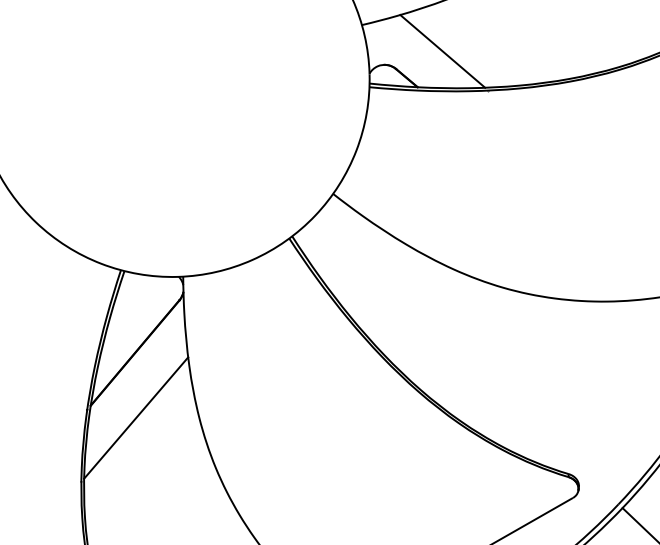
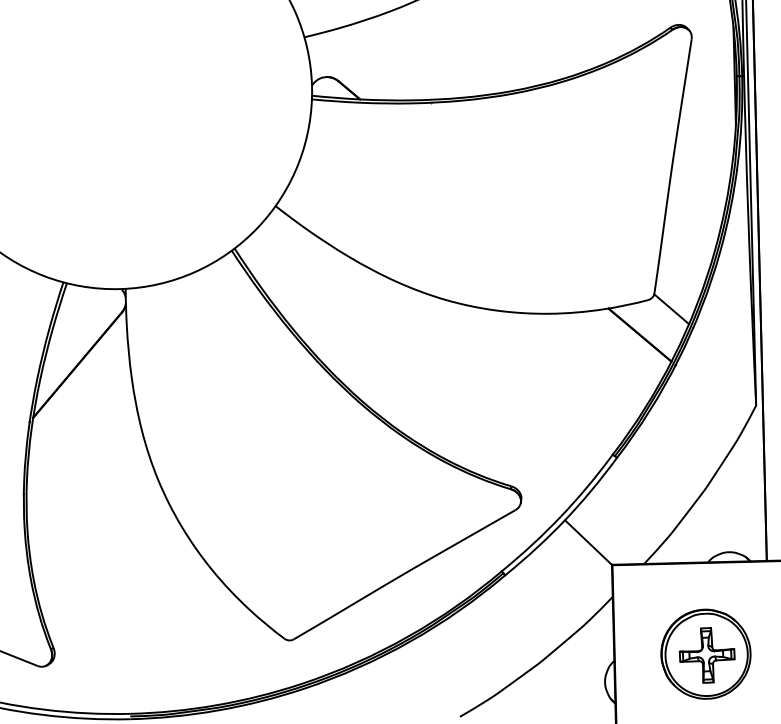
line: (442, 51) -> (384, 63), removed
line: (136, 417) -> (78, 429), removed

